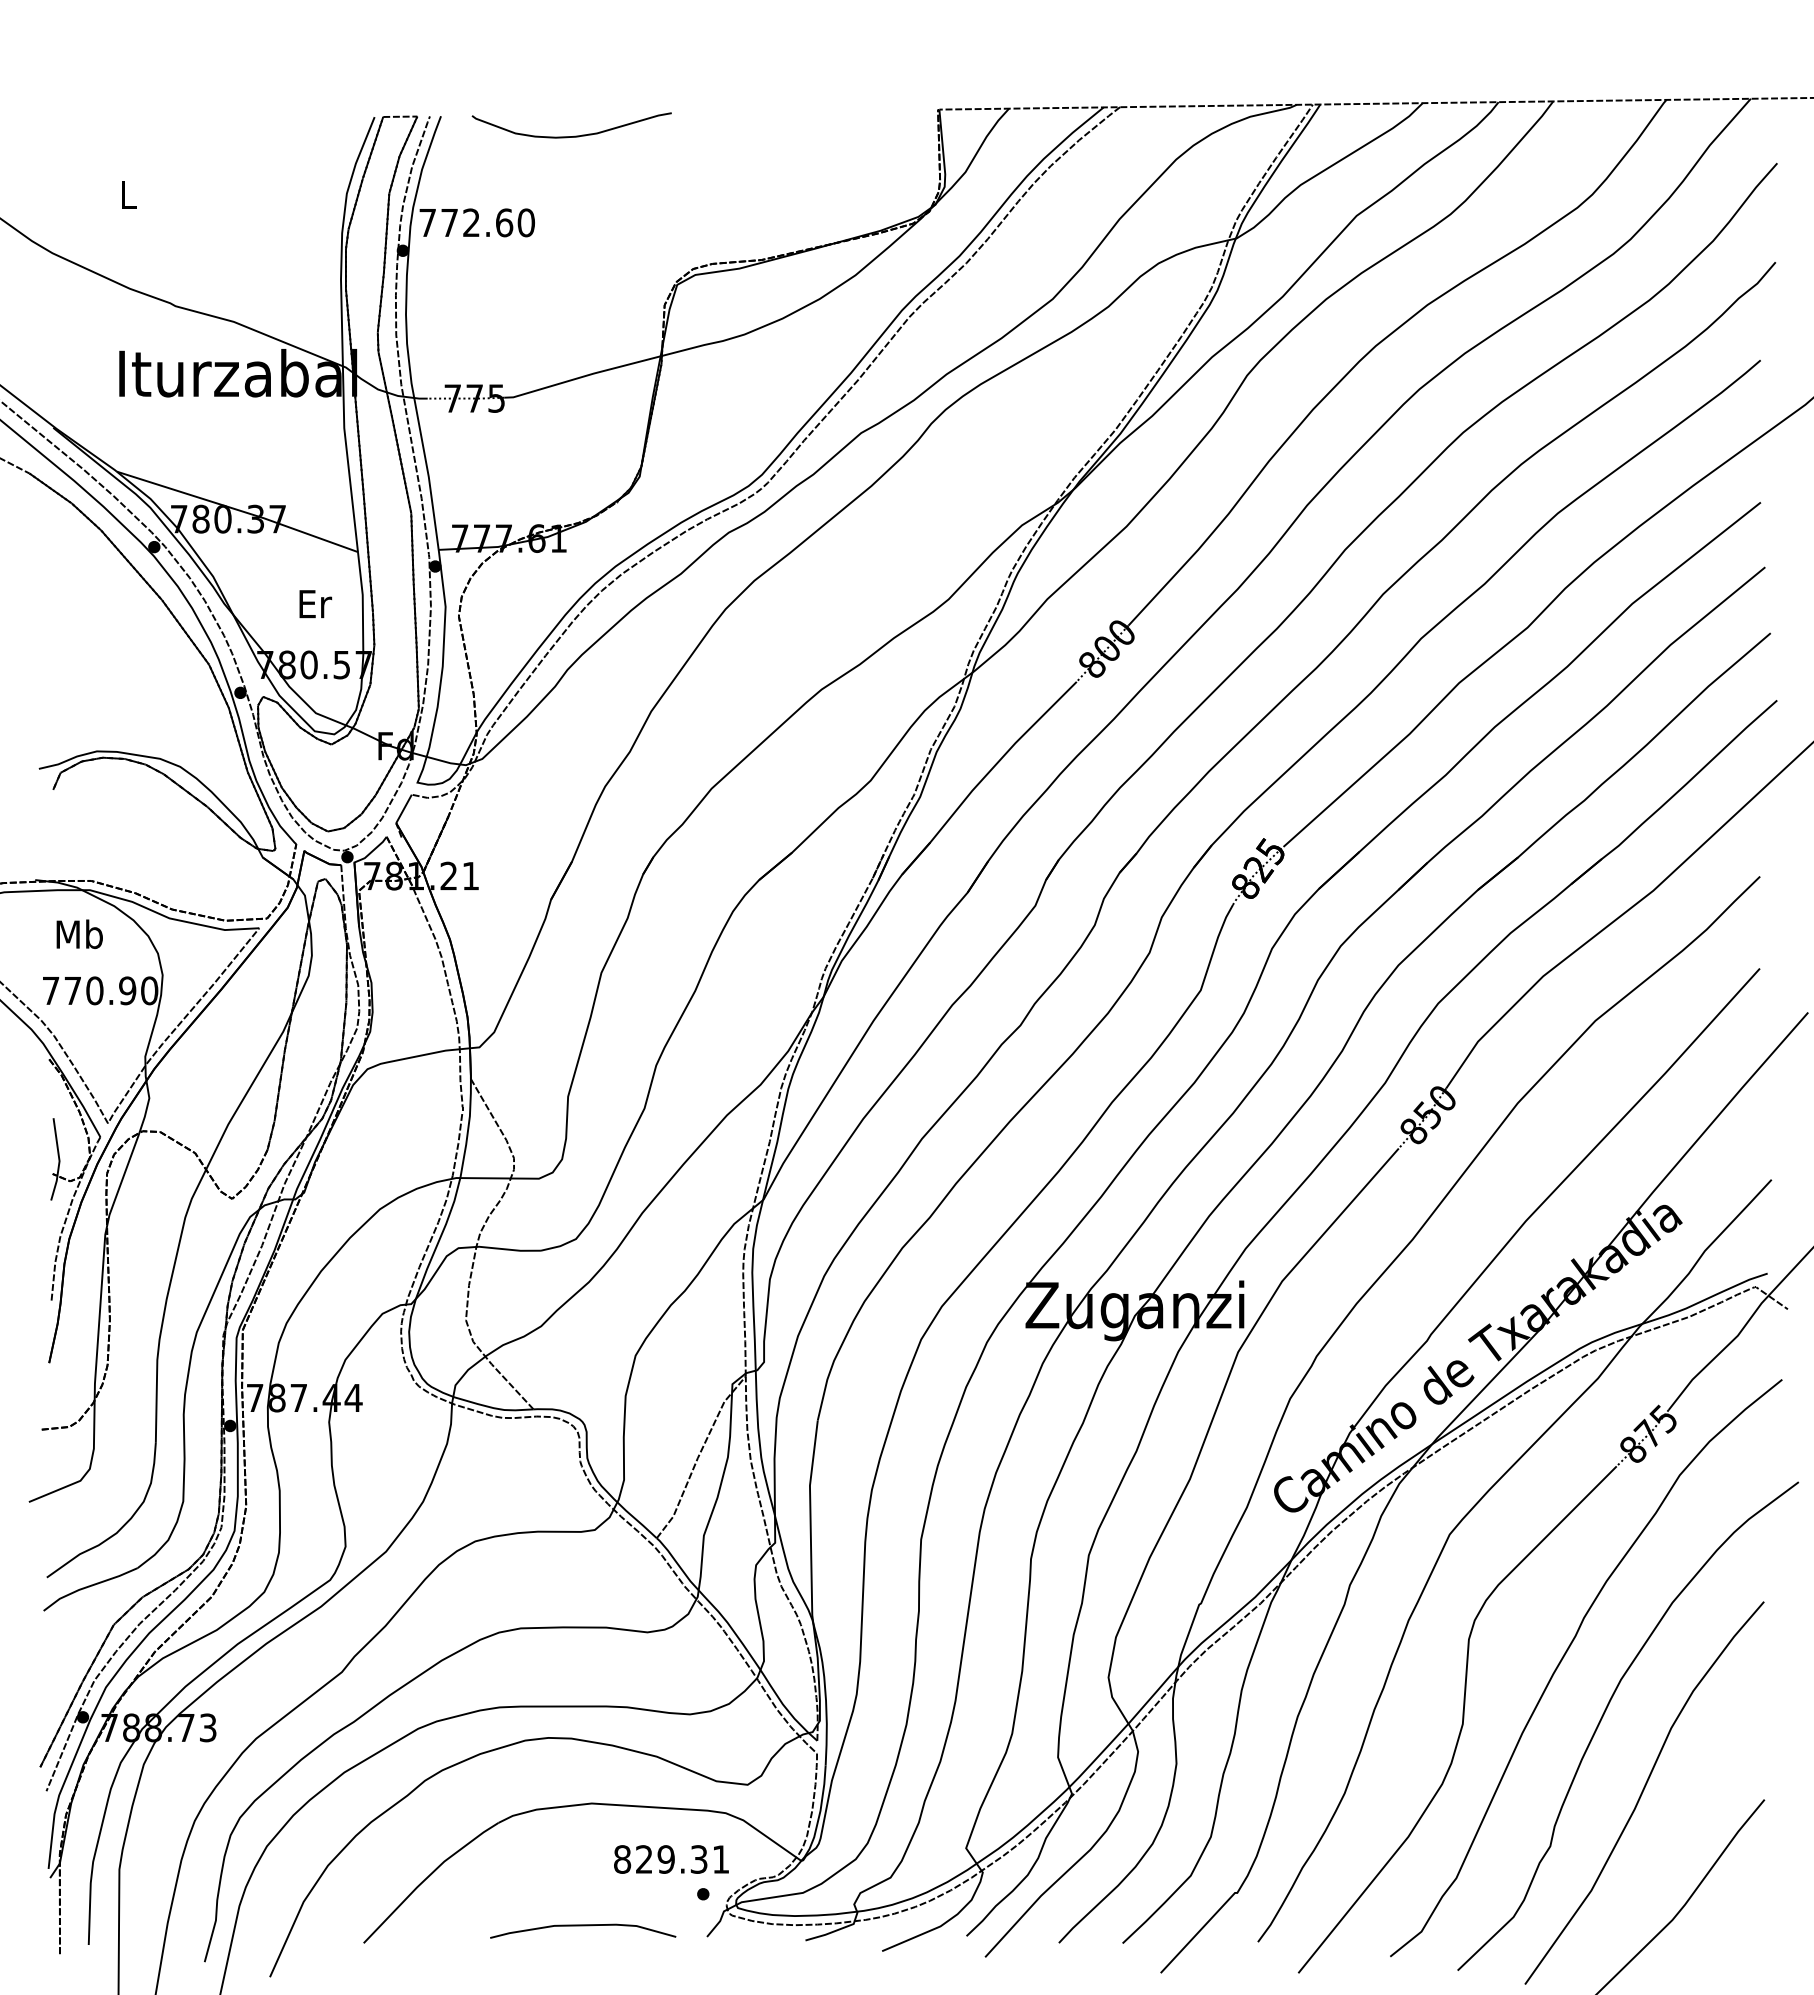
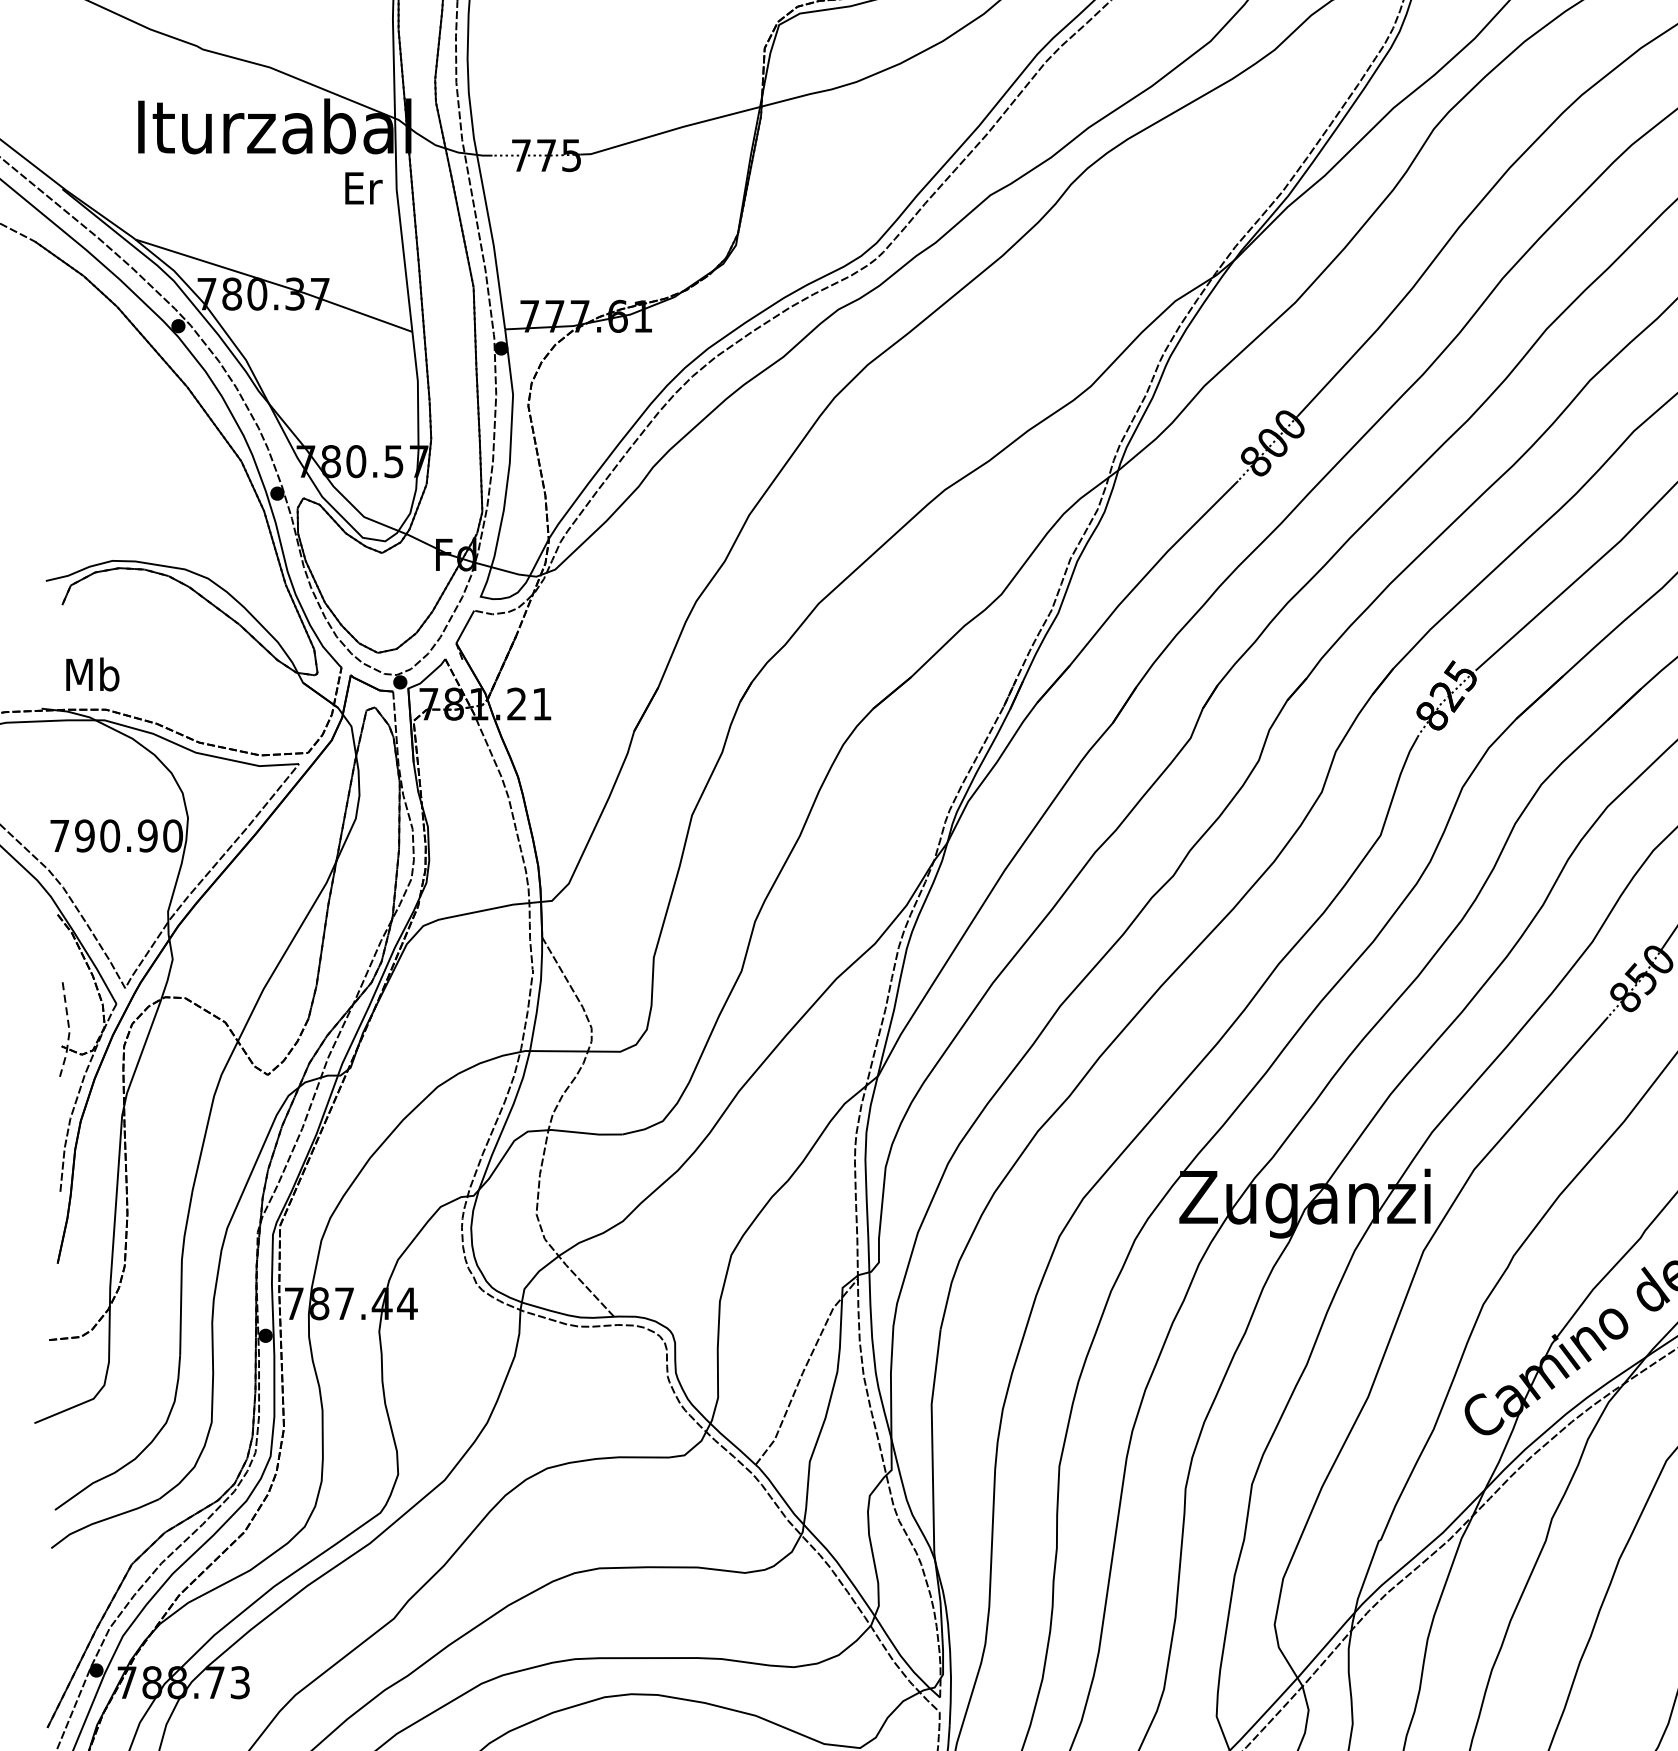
text: (315, 604) -> (363, 188), moved
text: (79, 933) -> (92, 673), moved
text: (72, 990) -> (84, 835), 770.90 -> 790.90
line: (59, 1161) -> (69, 1032), solid -> dashed

